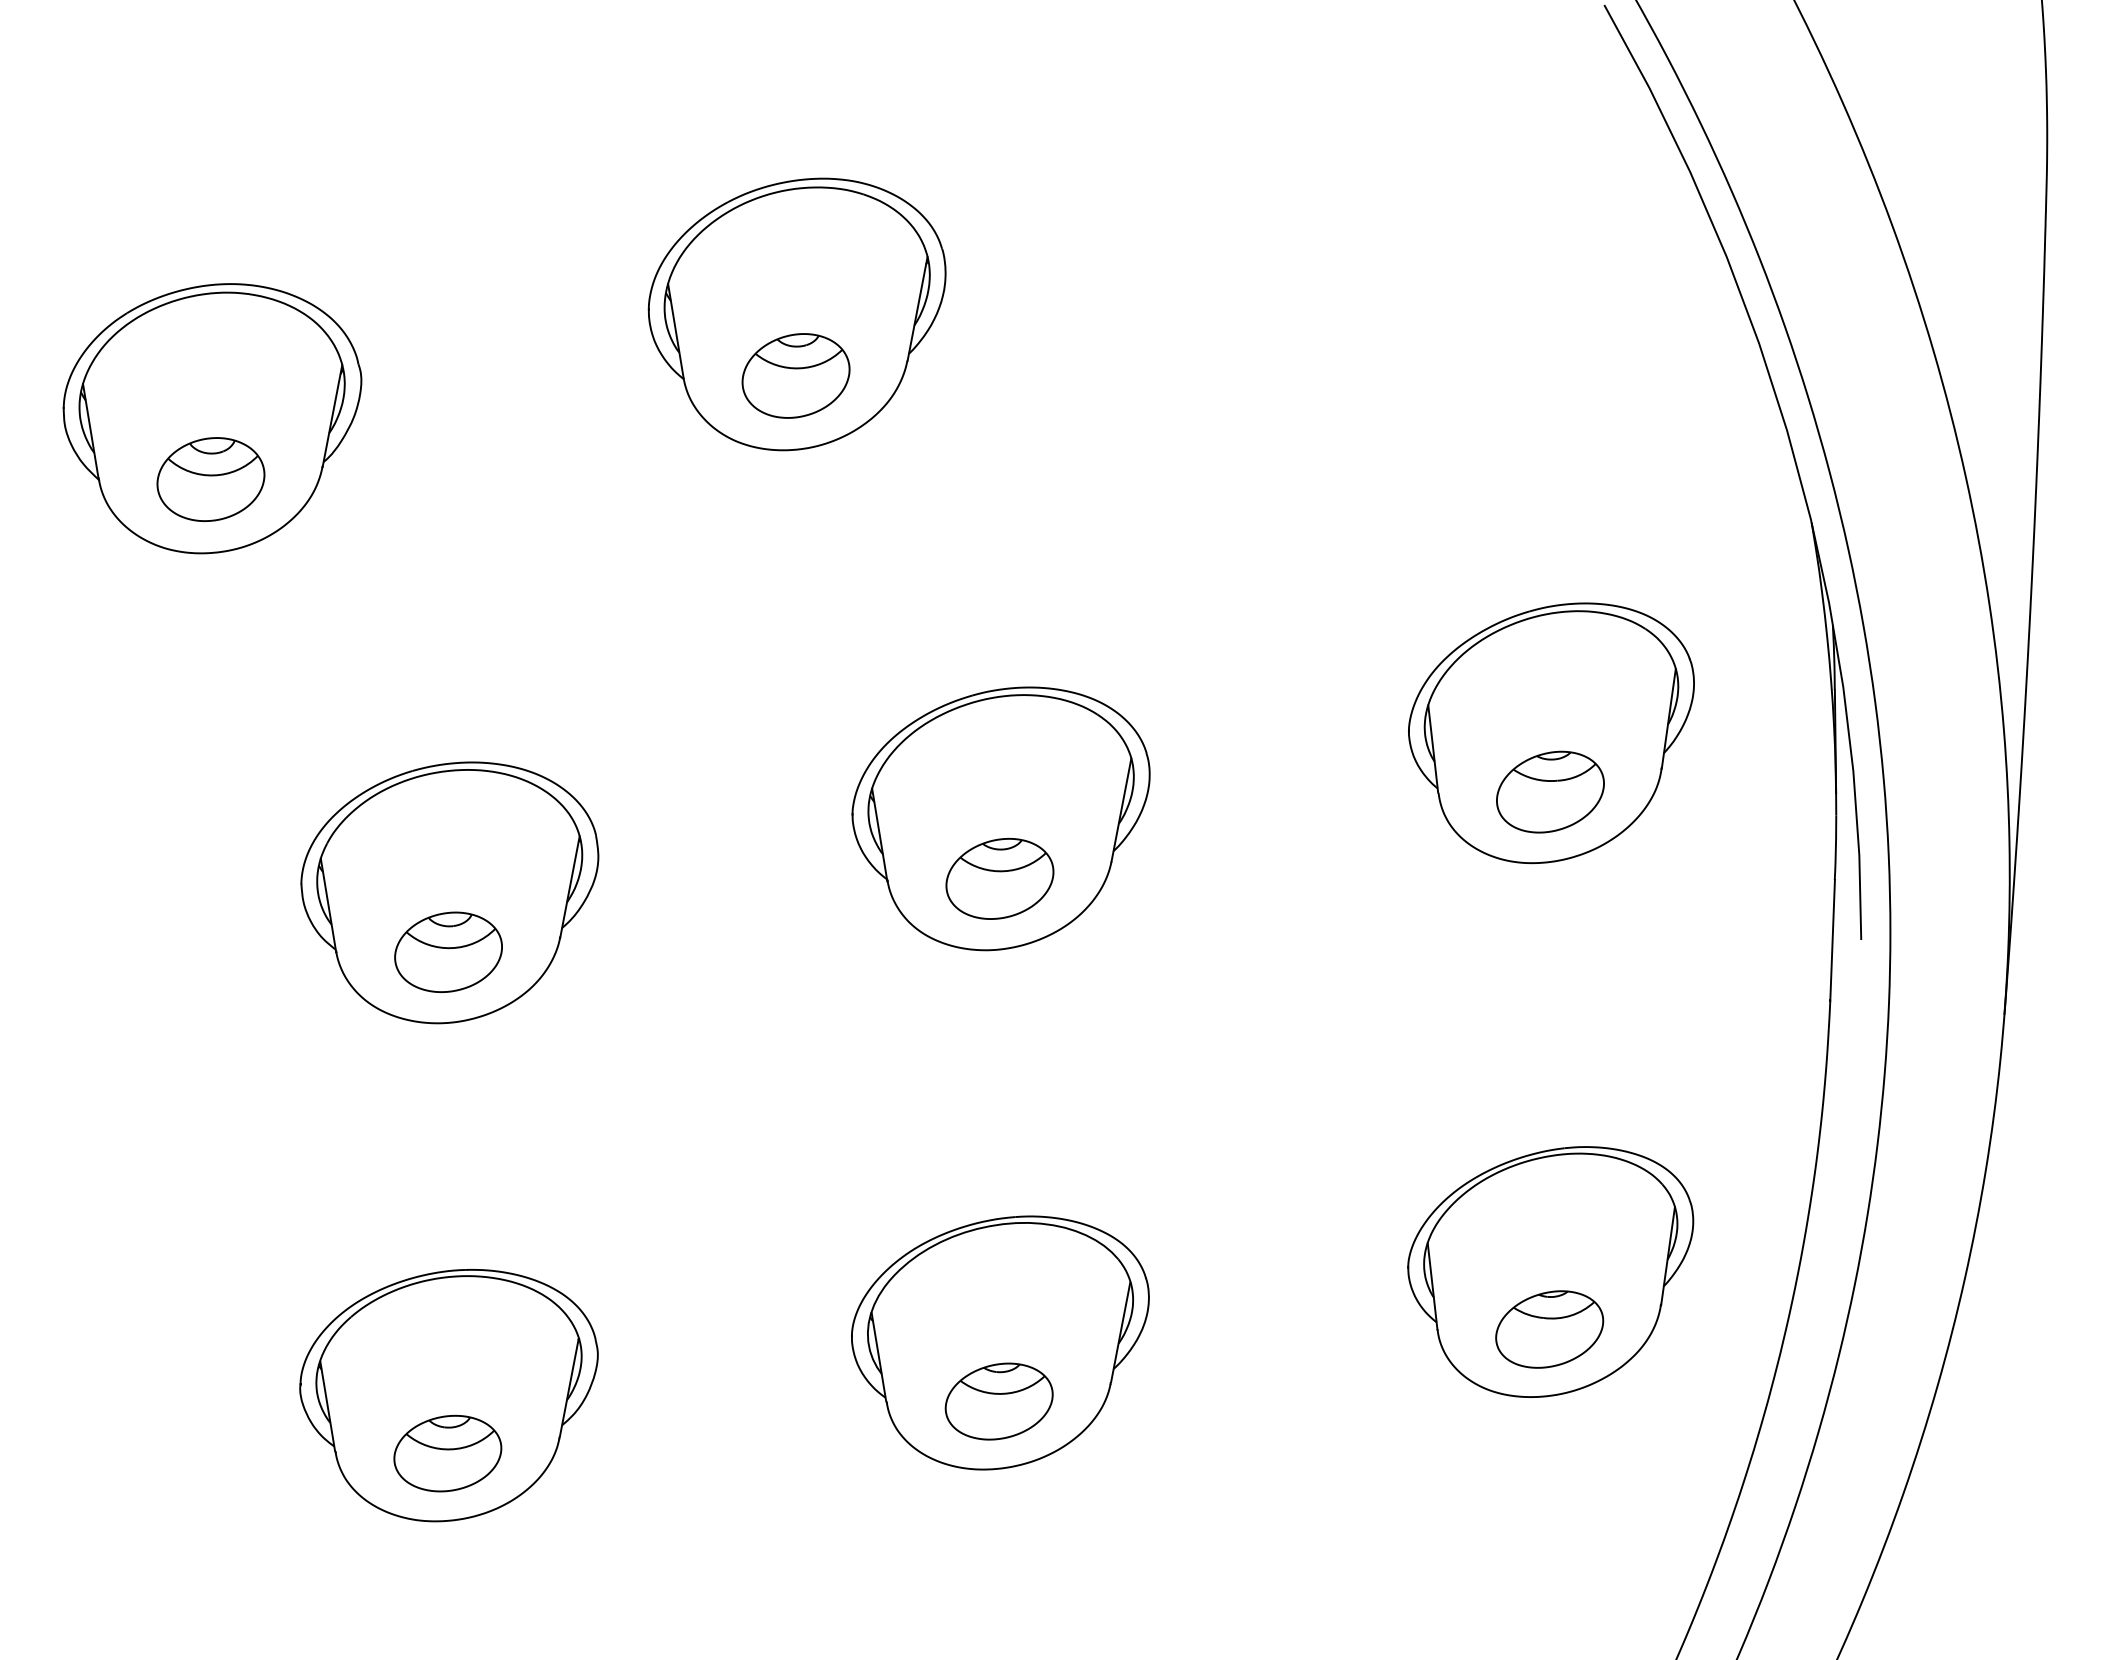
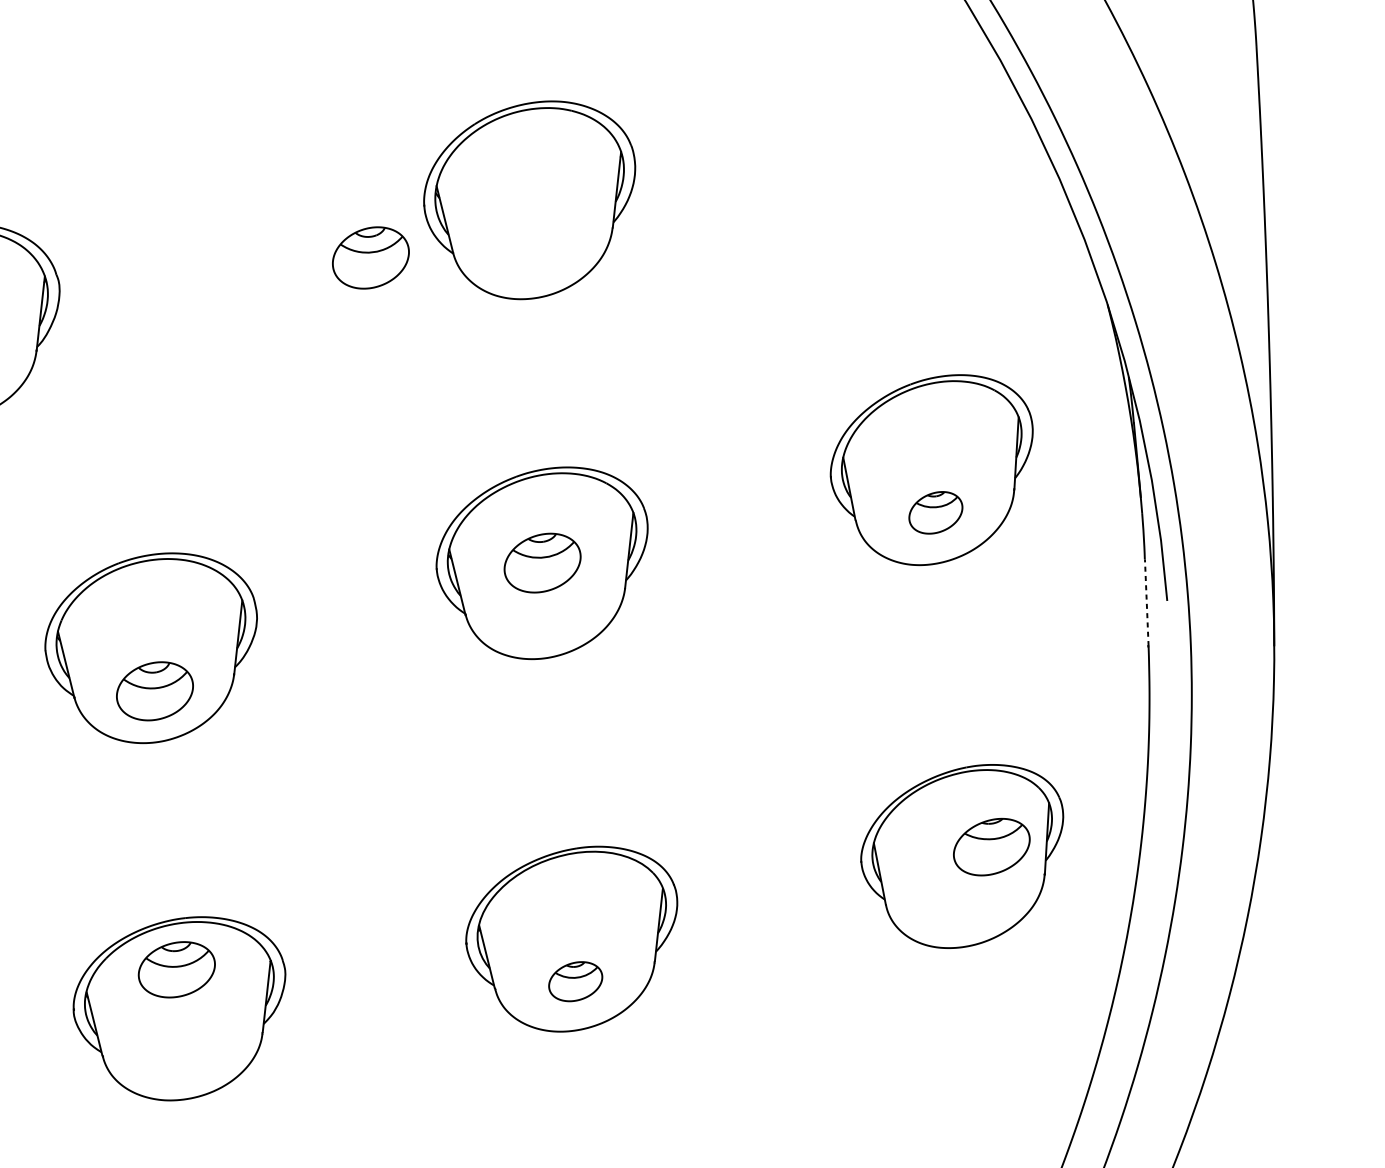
part: (796, 314) -> (530, 200), moved
part: (1550, 791) -> (935, 512), size x0.7
part: (999, 878) -> (542, 562), moved
line: (1832, 939) -> (1146, 602), solid -> dashed
part: (1549, 1329) -> (991, 847), moved
part: (998, 1401) -> (575, 981), size x0.7
part: (447, 1453) -> (176, 969), moved

